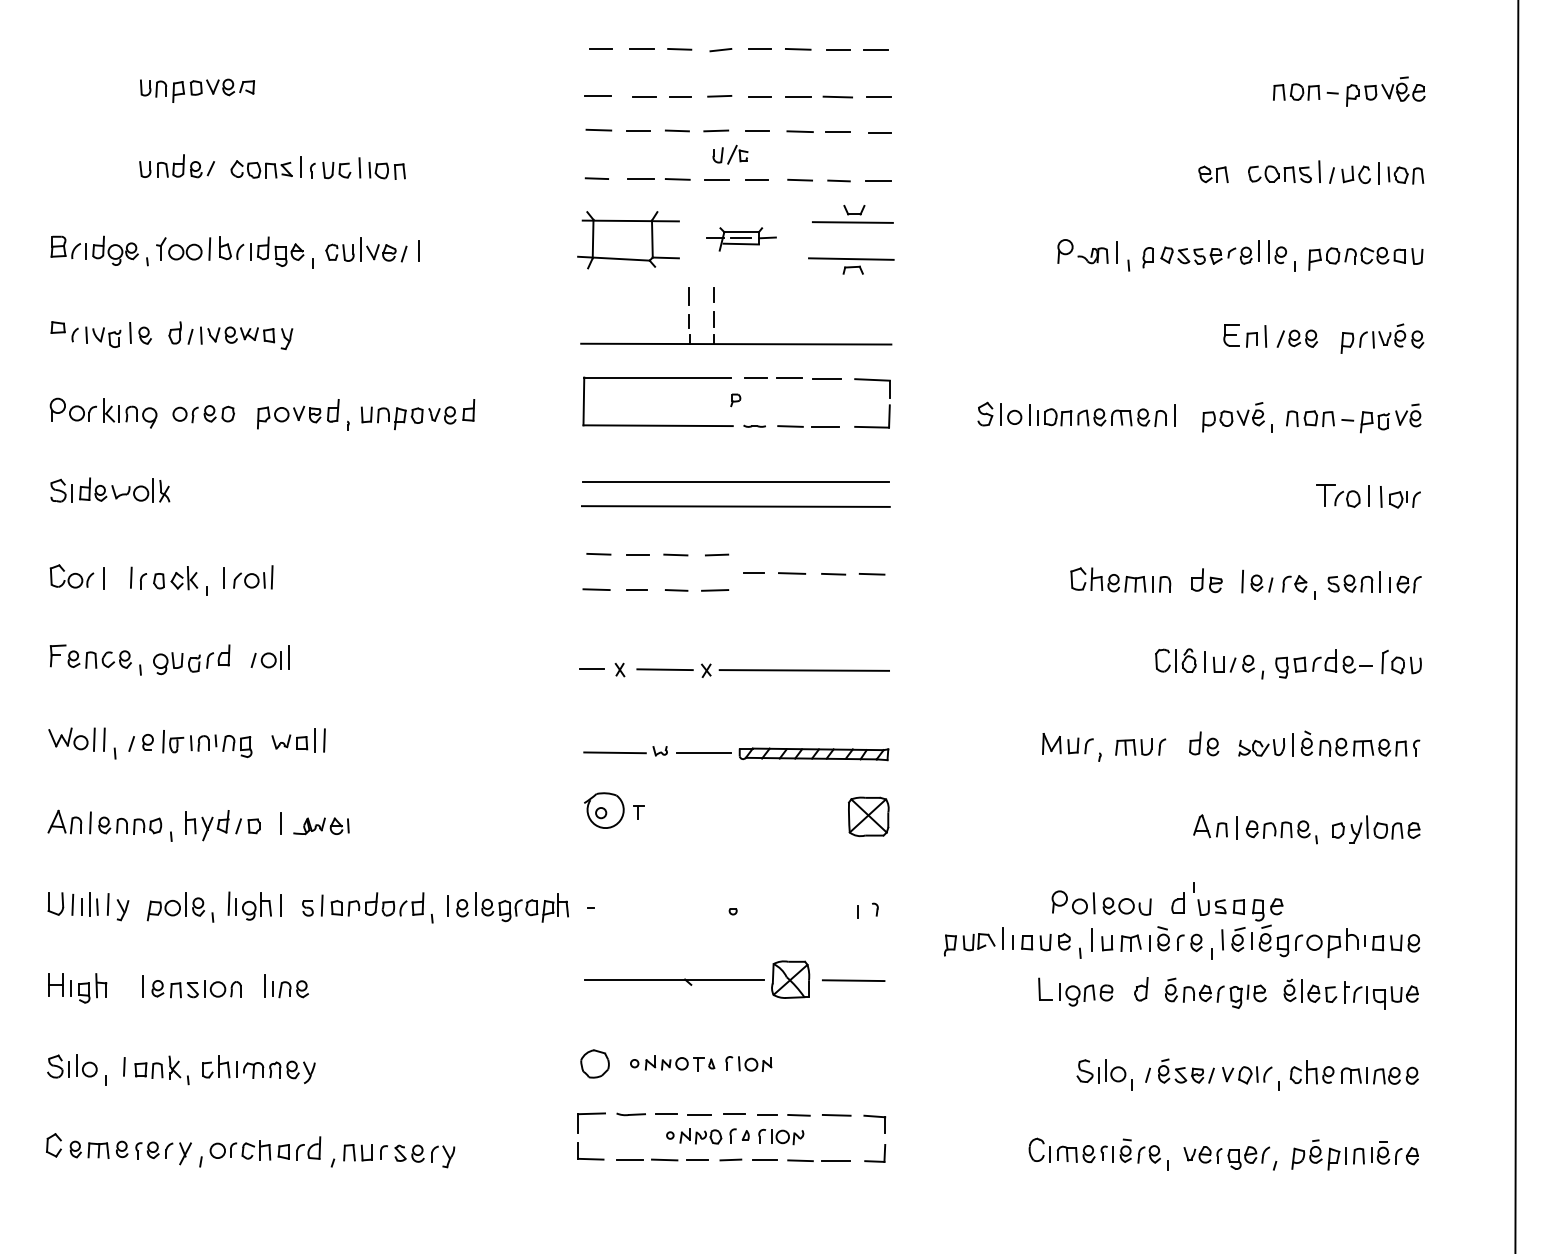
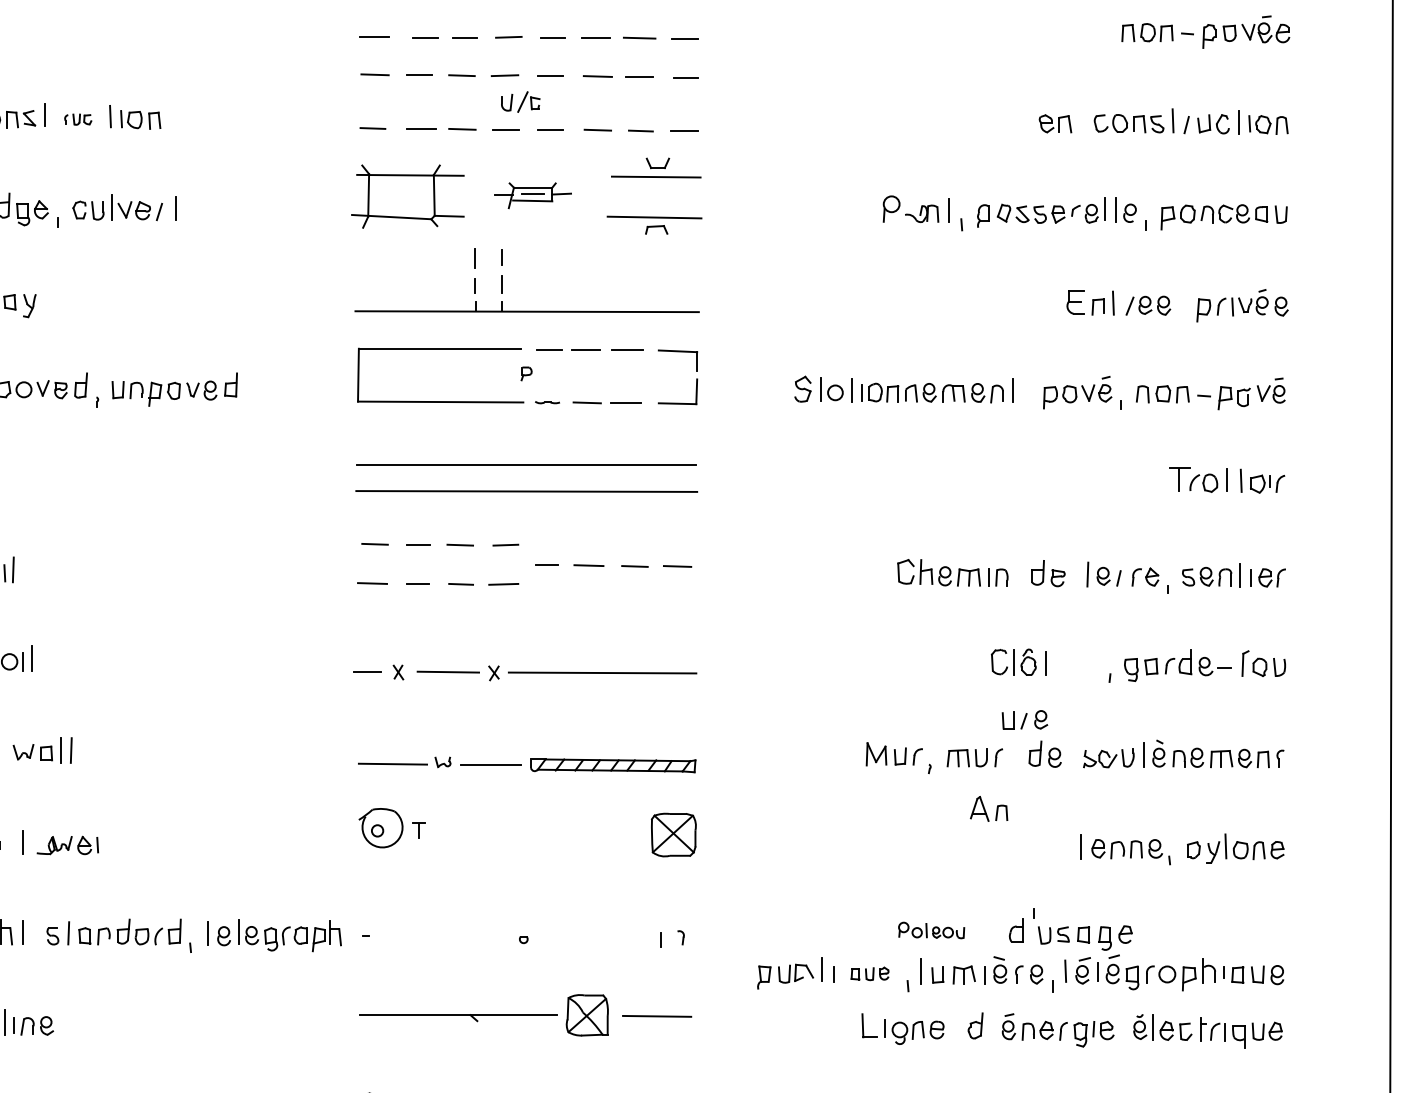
part: (330, 170) -> (77, 119), size x0.6
part: (1233, 663) -> (1024, 719), moved
part: (1210, 826) -> (989, 809), moved
part: (1101, 902) -> (931, 929), size x0.6
part: (1045, 942) -> (869, 974), size x0.7

